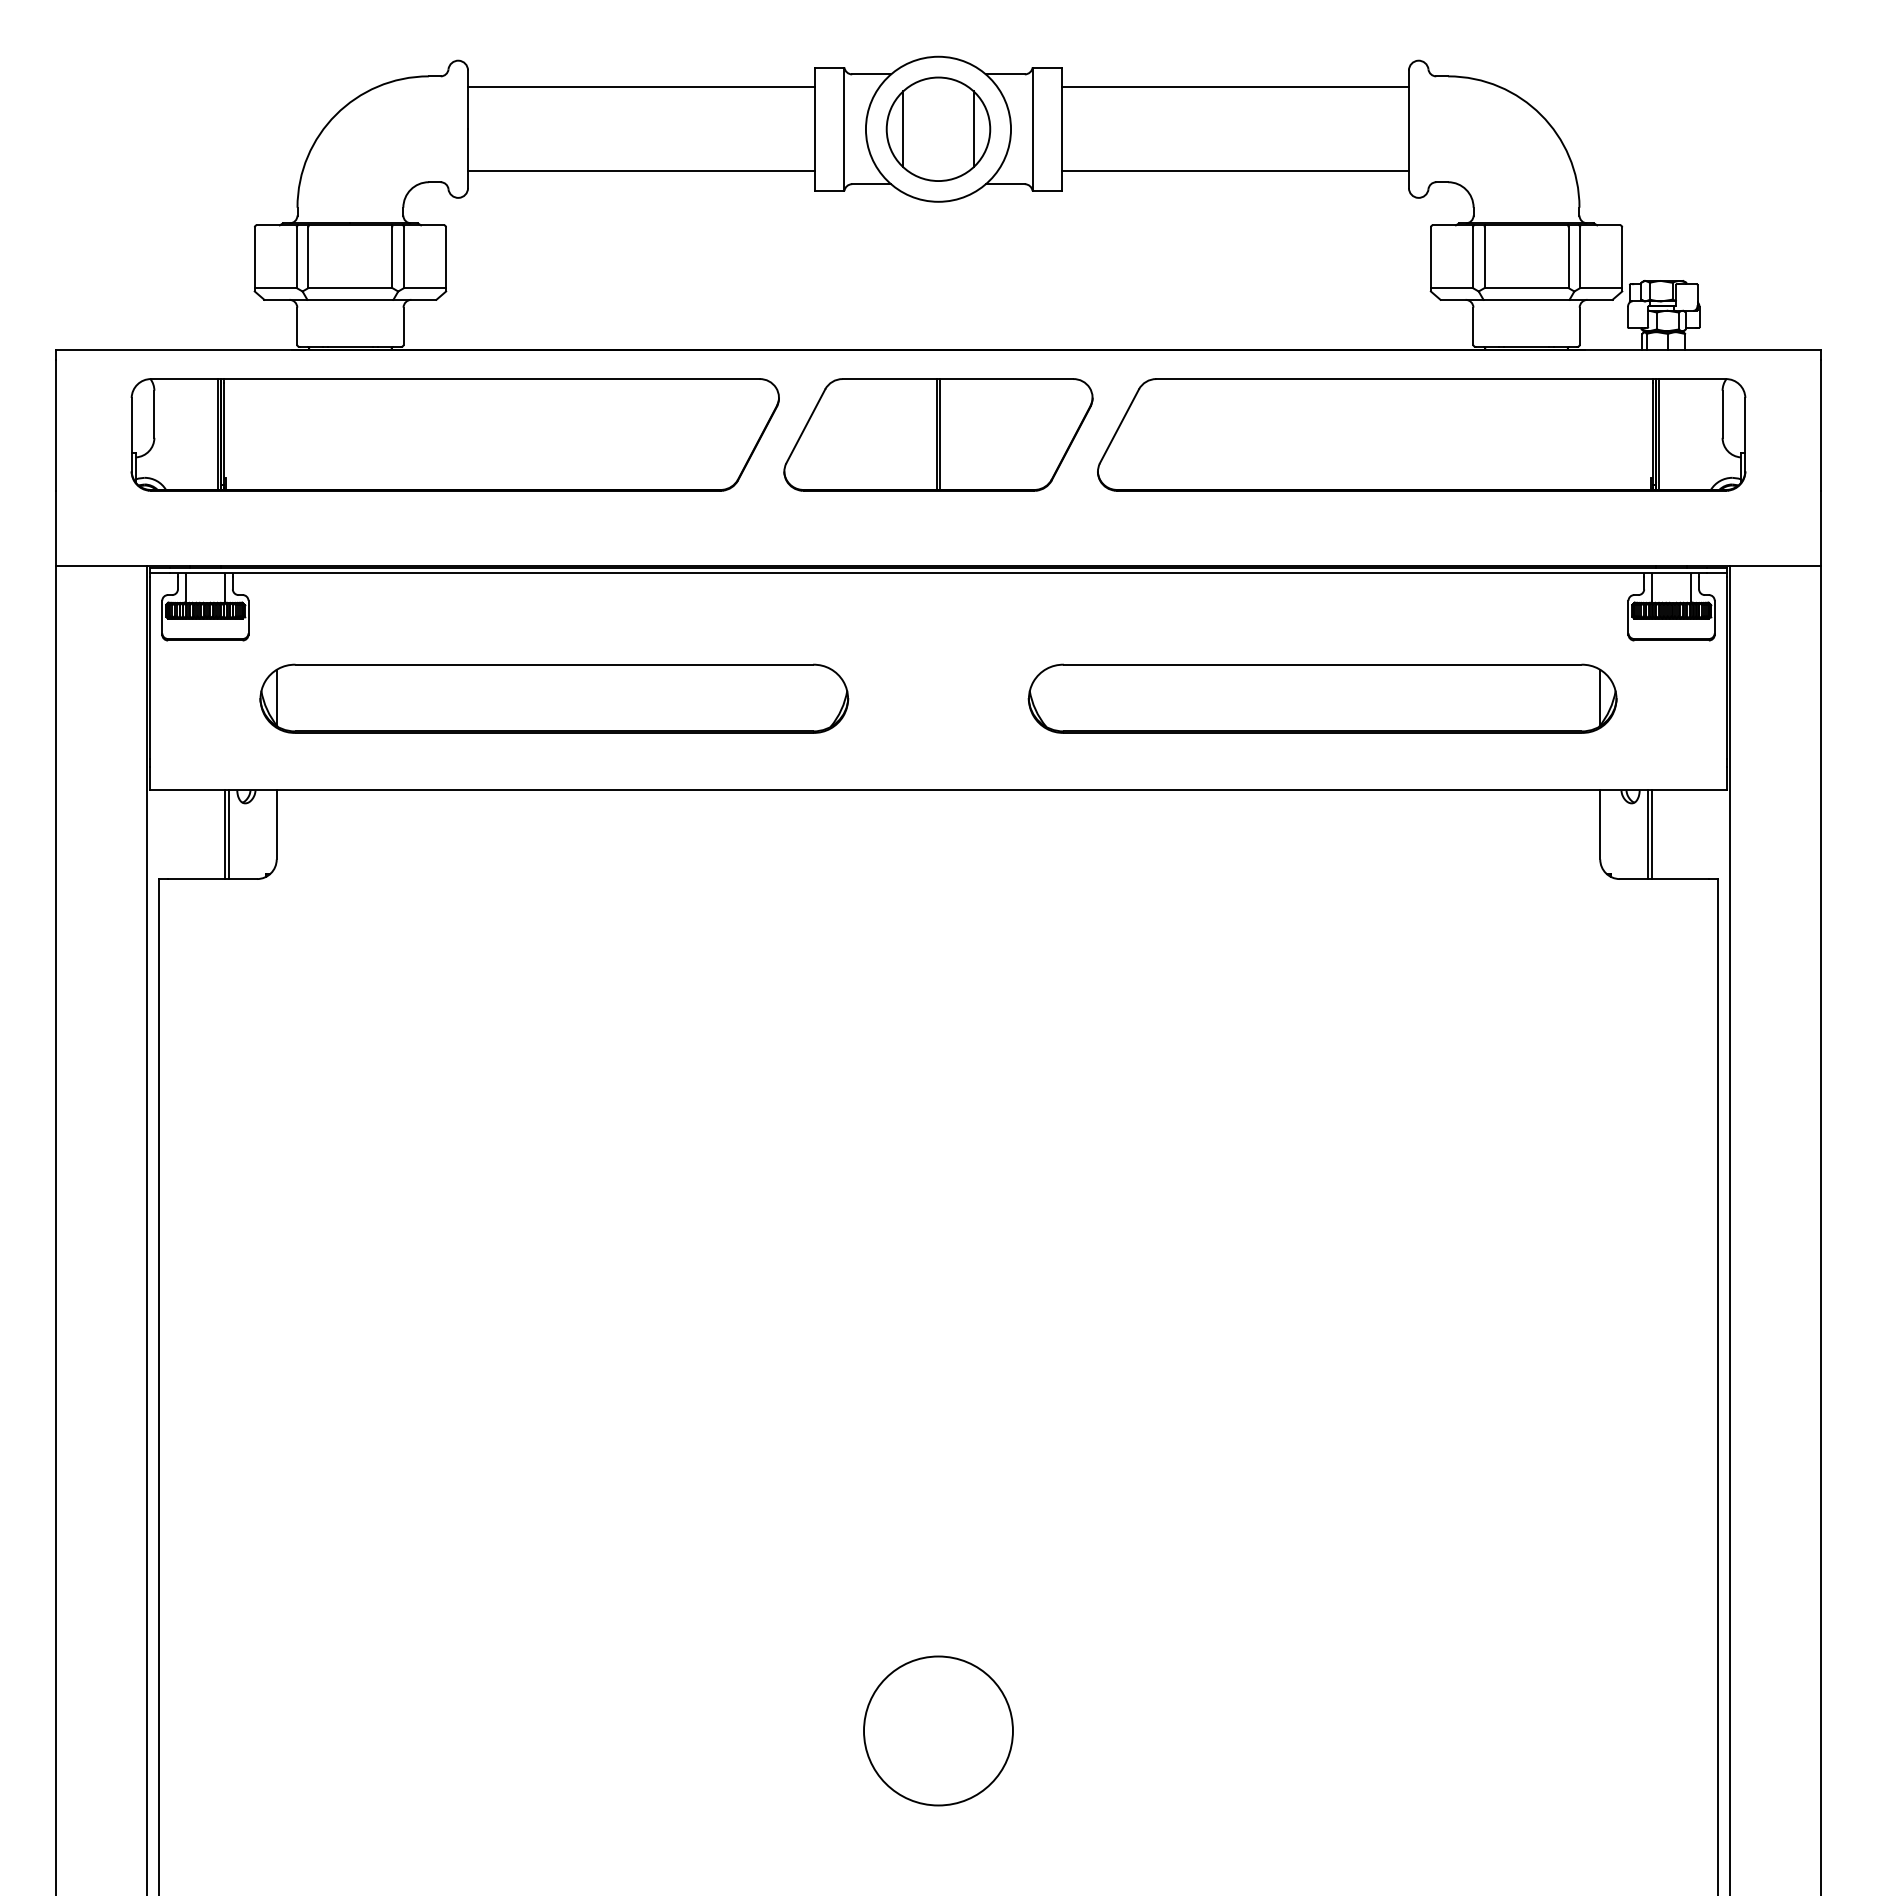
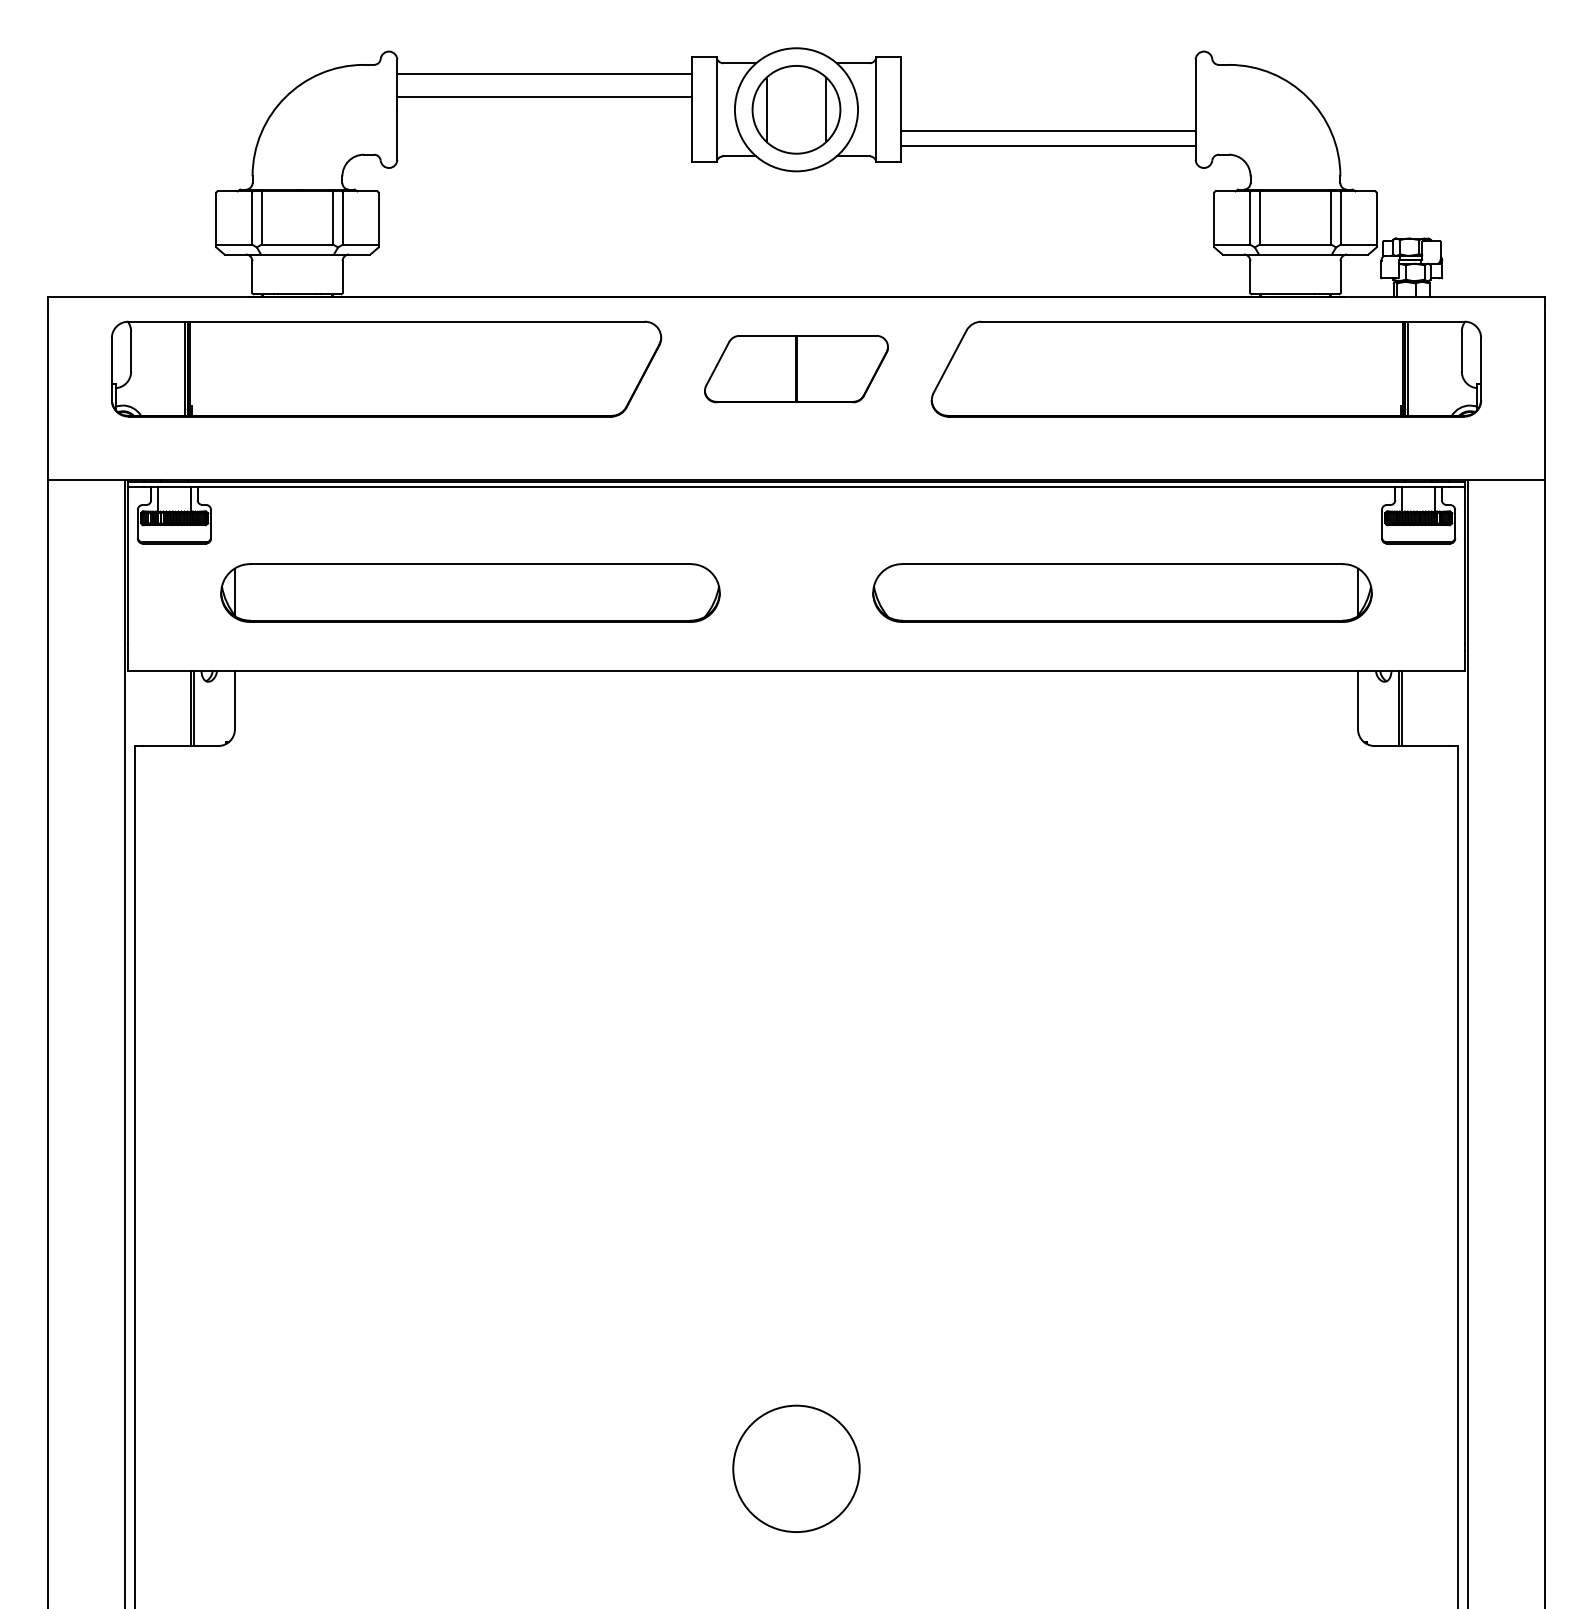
line: (1235, 87) -> (1048, 131), moved
line: (641, 171) -> (544, 96), moved
part: (938, 434) -> (796, 368), size x0.7

